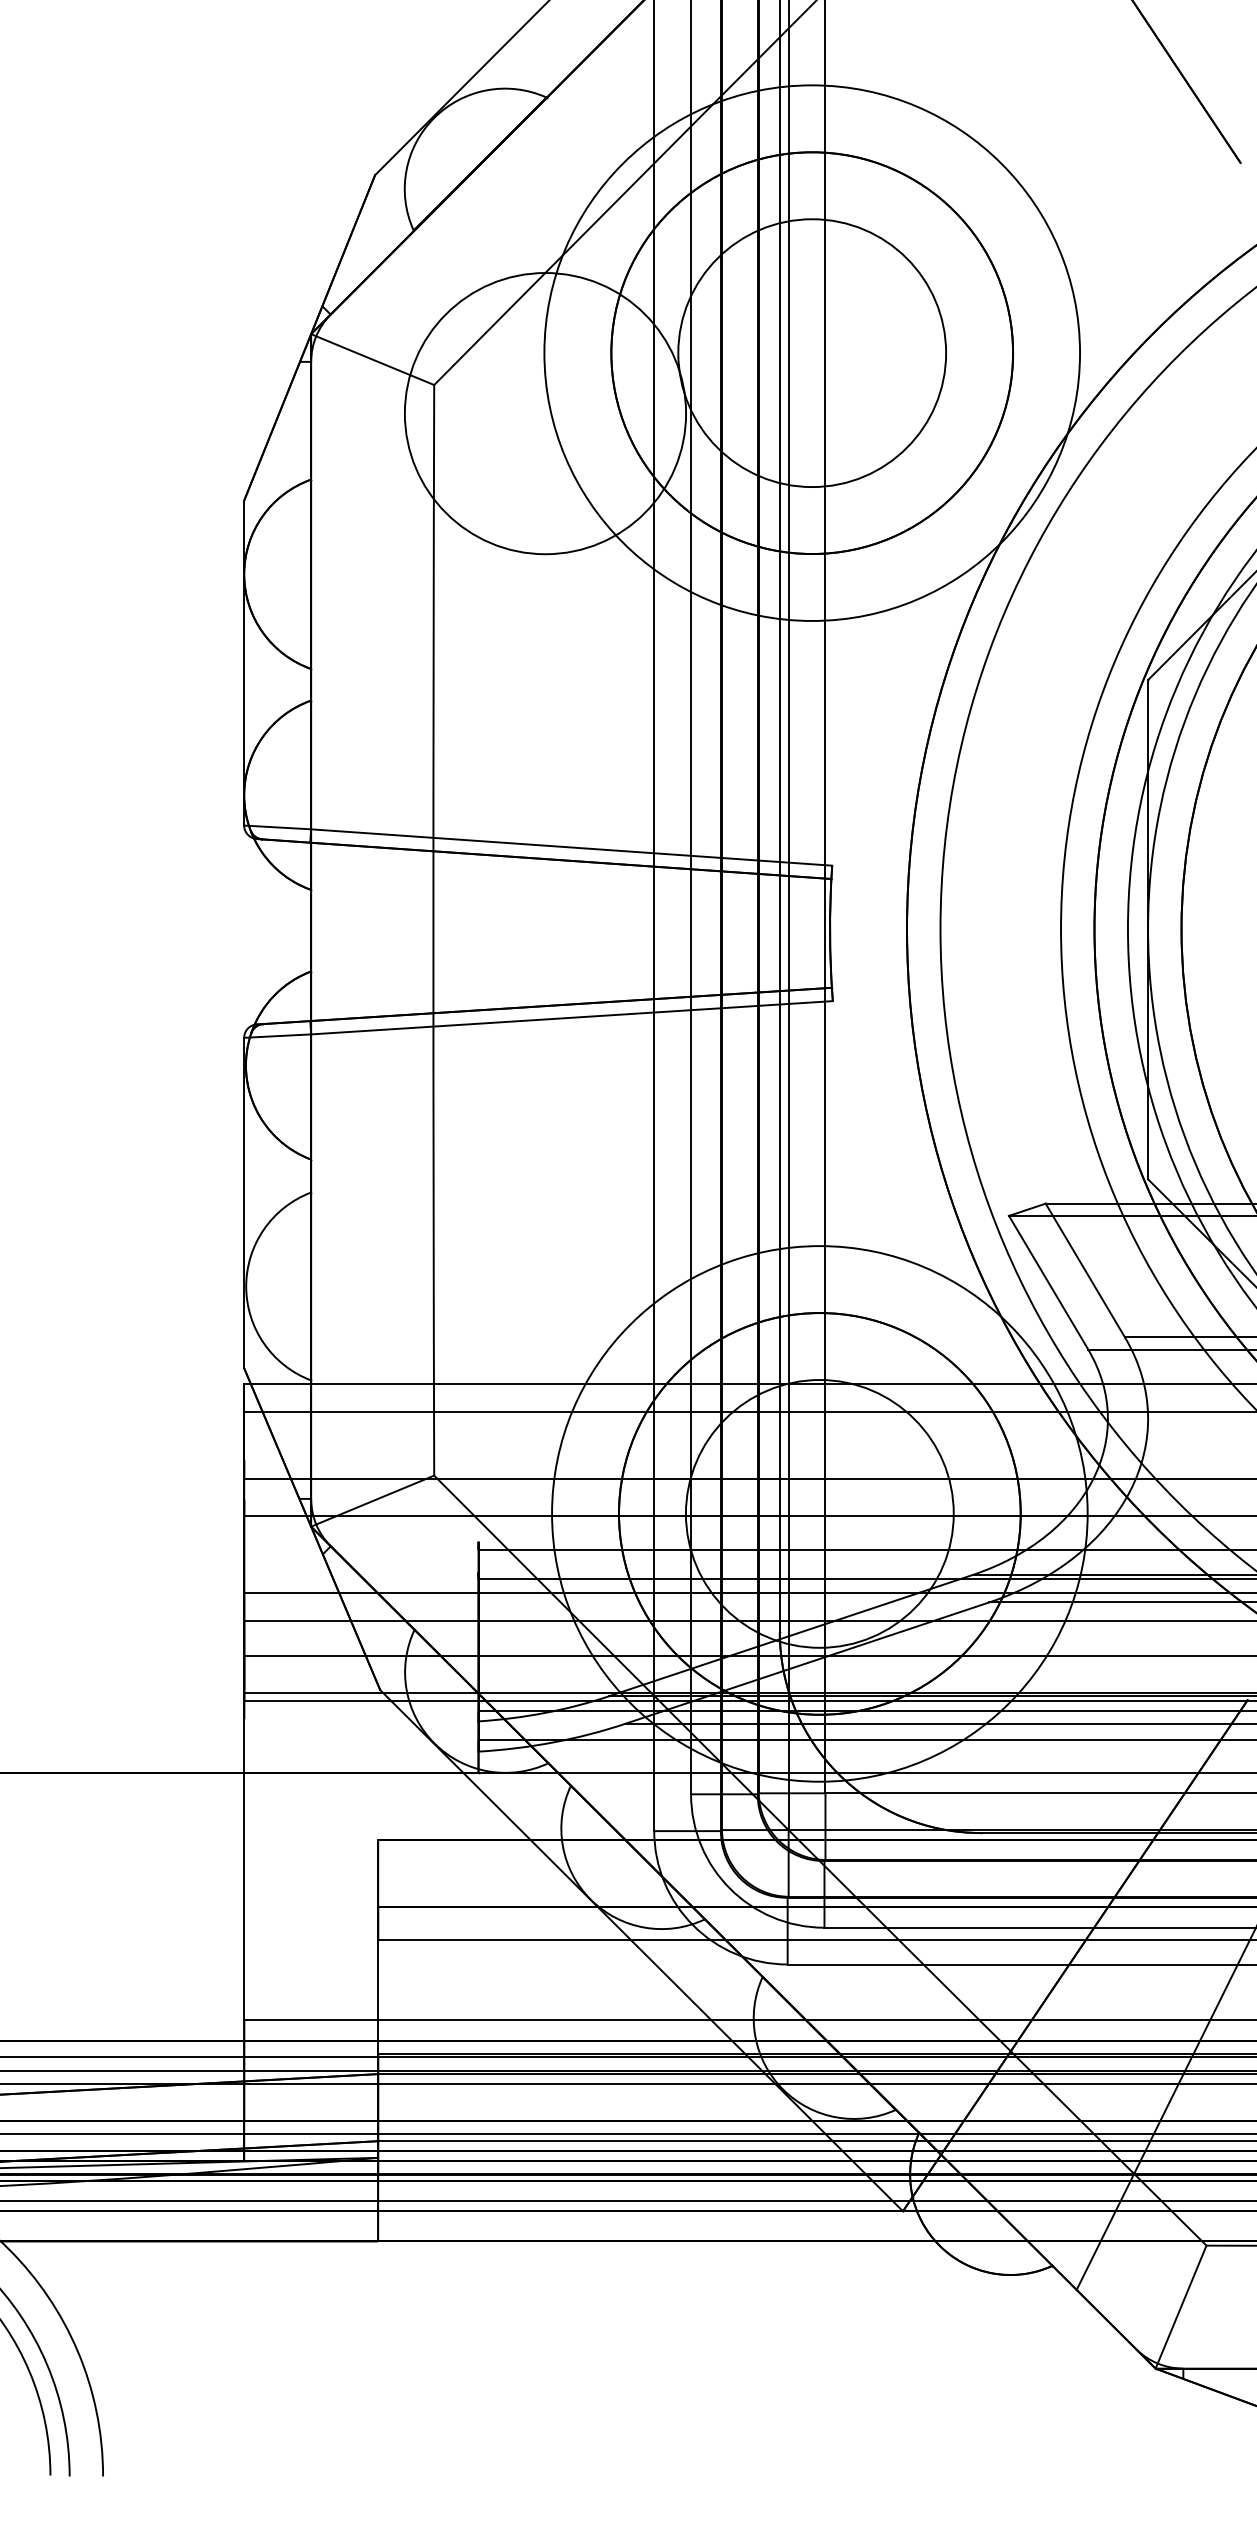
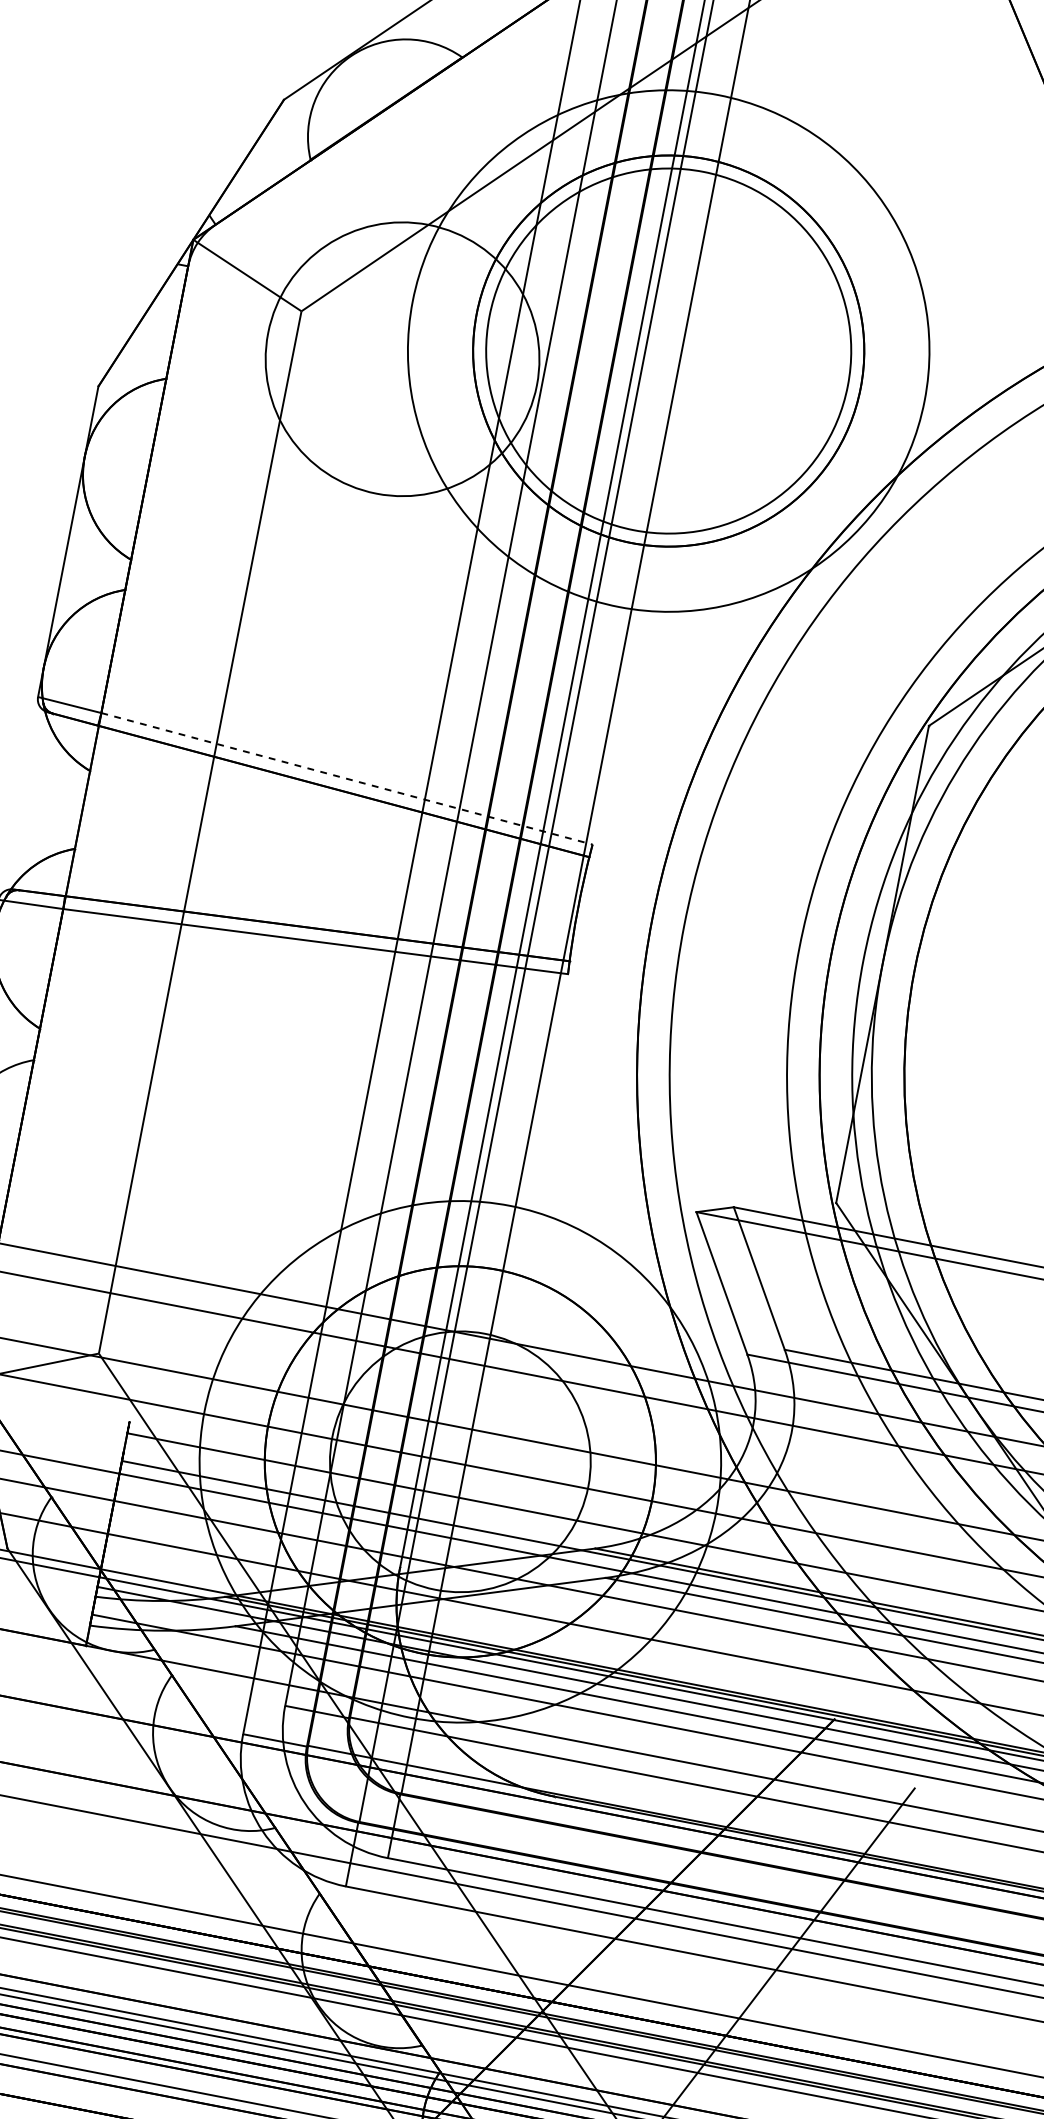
circle: (812, 353) -> (668, 351), size x1.4
line: (572, 847) -> (347, 778), solid -> dashed

